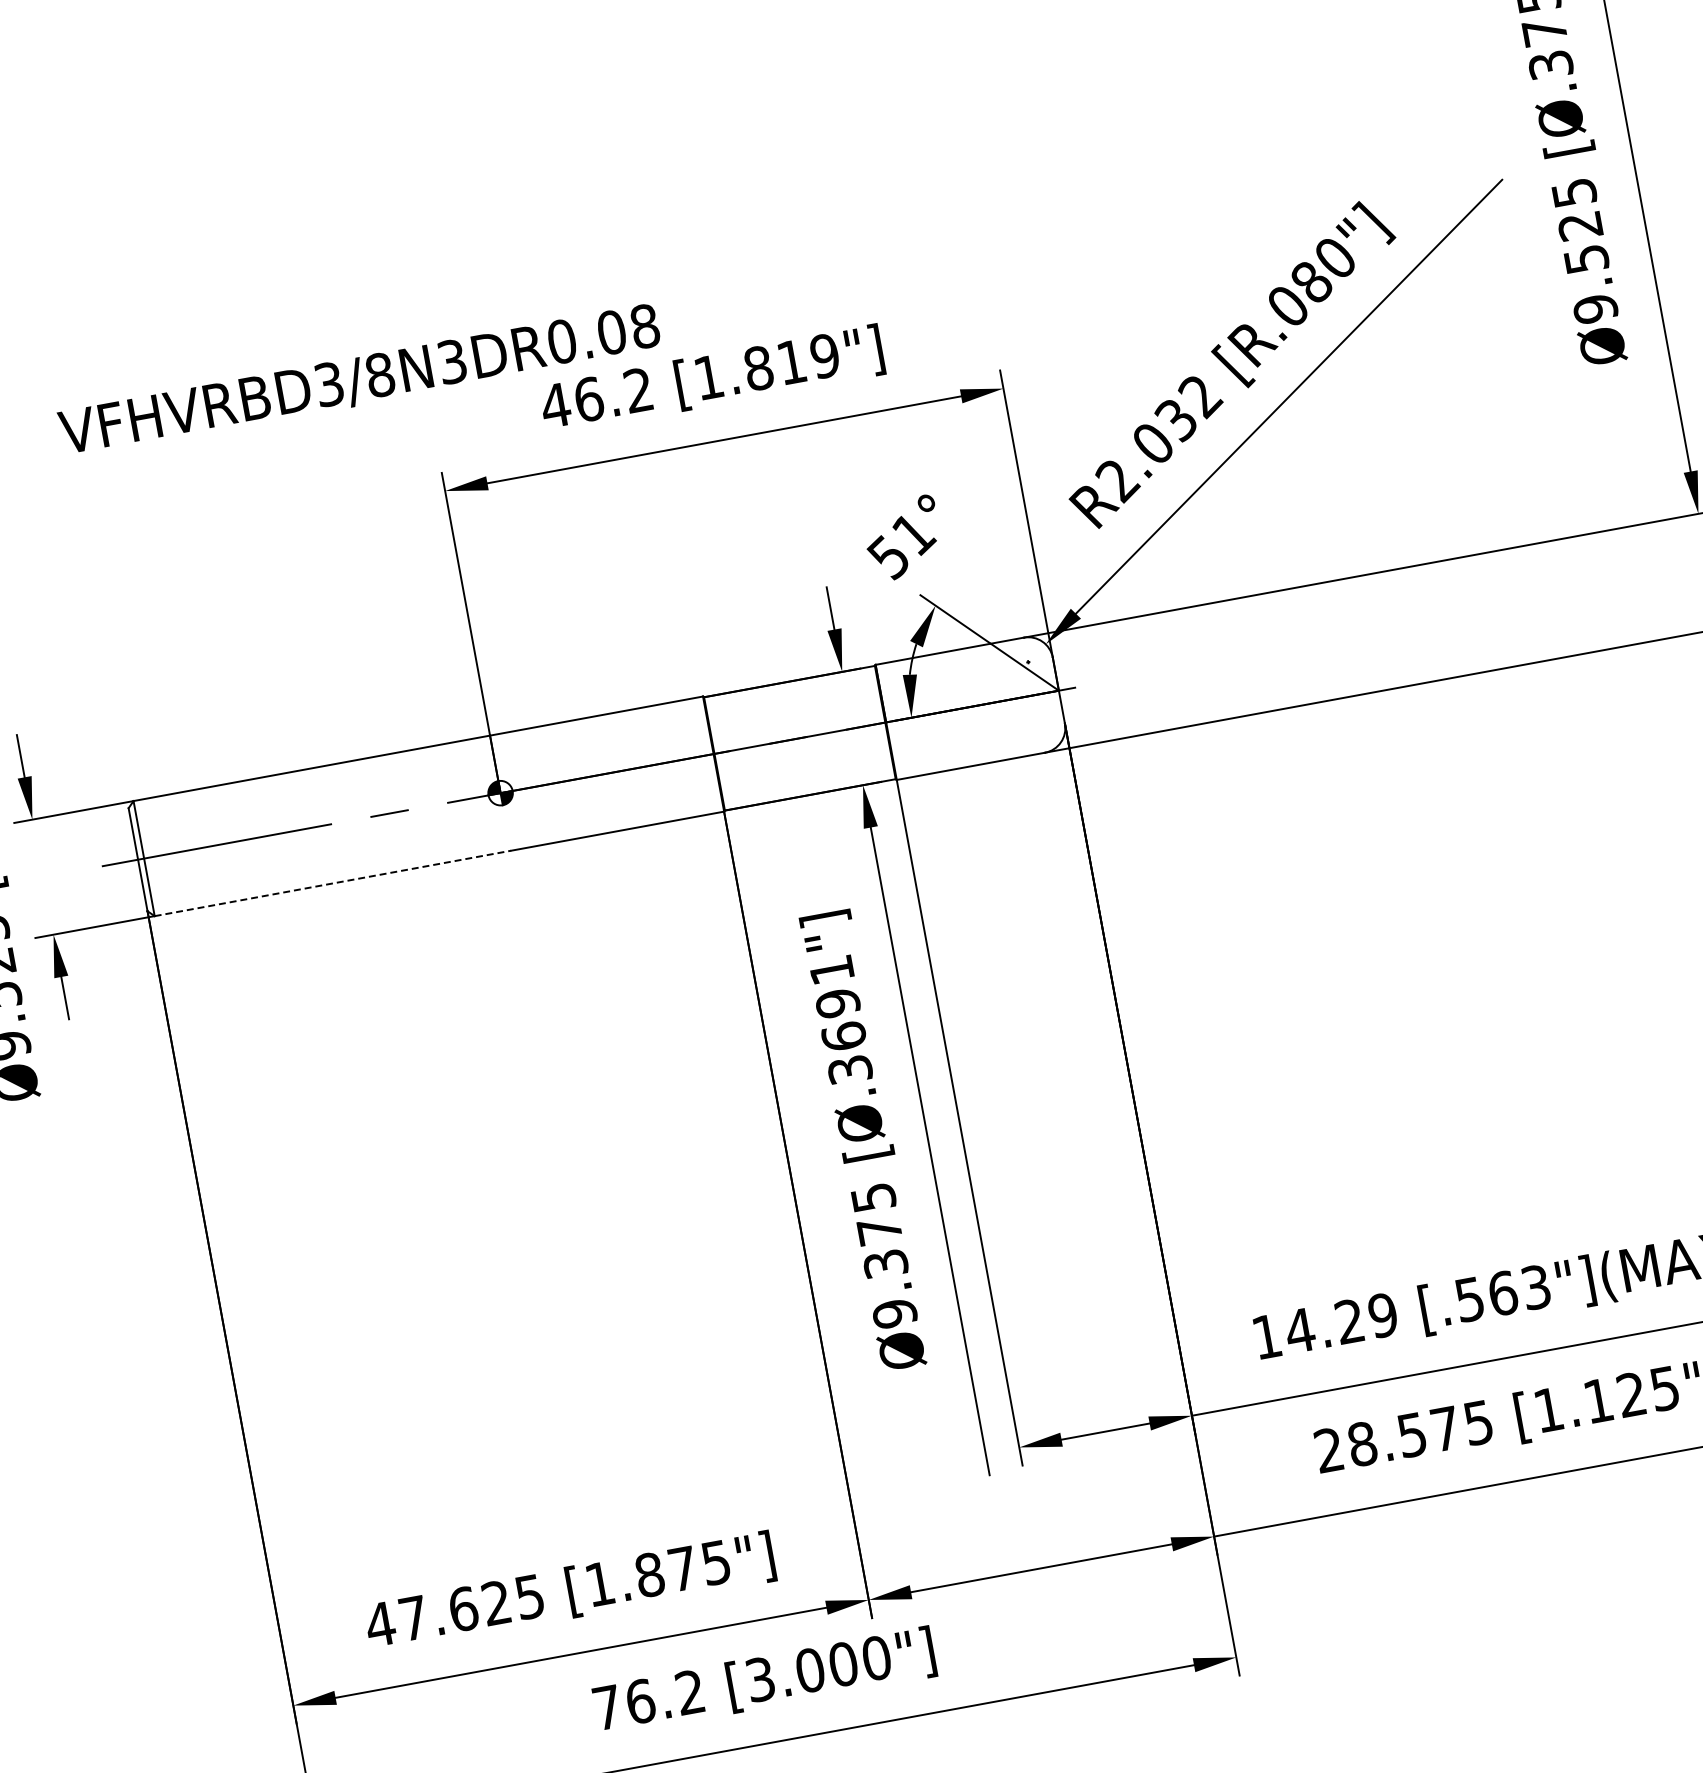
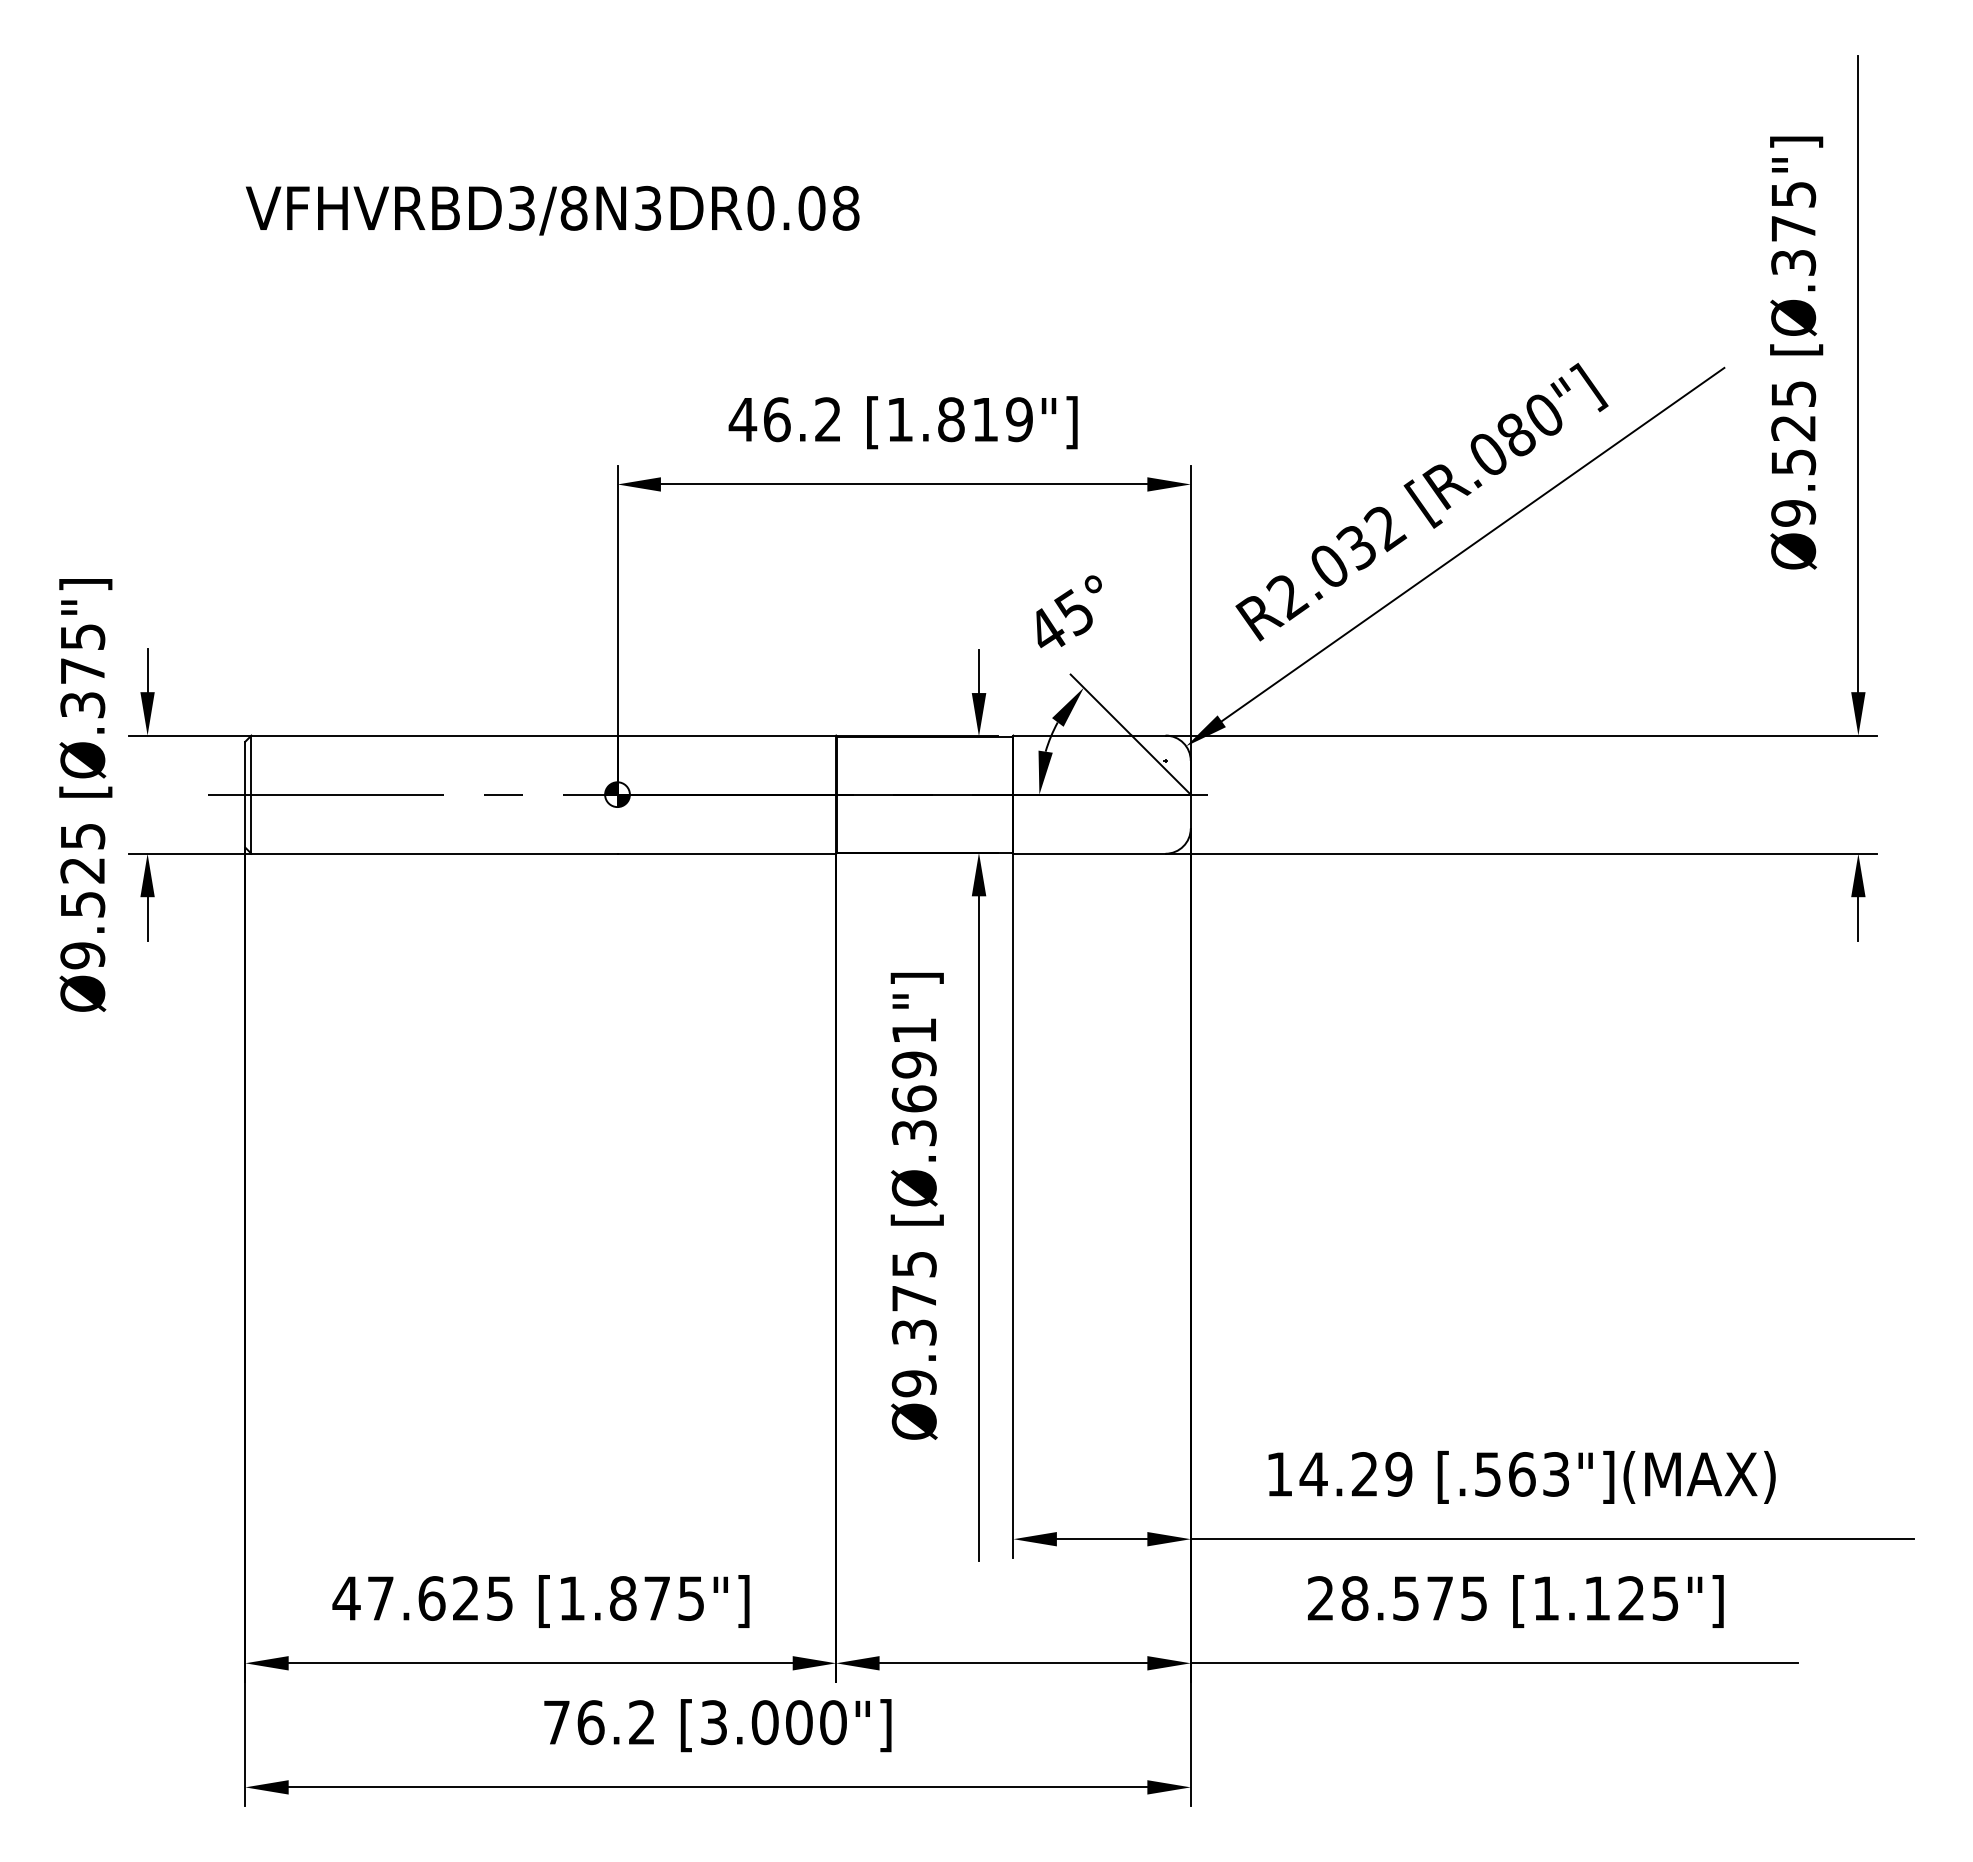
text: (359, 381) -> (552, 210), moved
text: (902, 546) -> (1061, 622), 51° -> 45°
line: (332, 883) -> (434, 853), dashed -> solid

